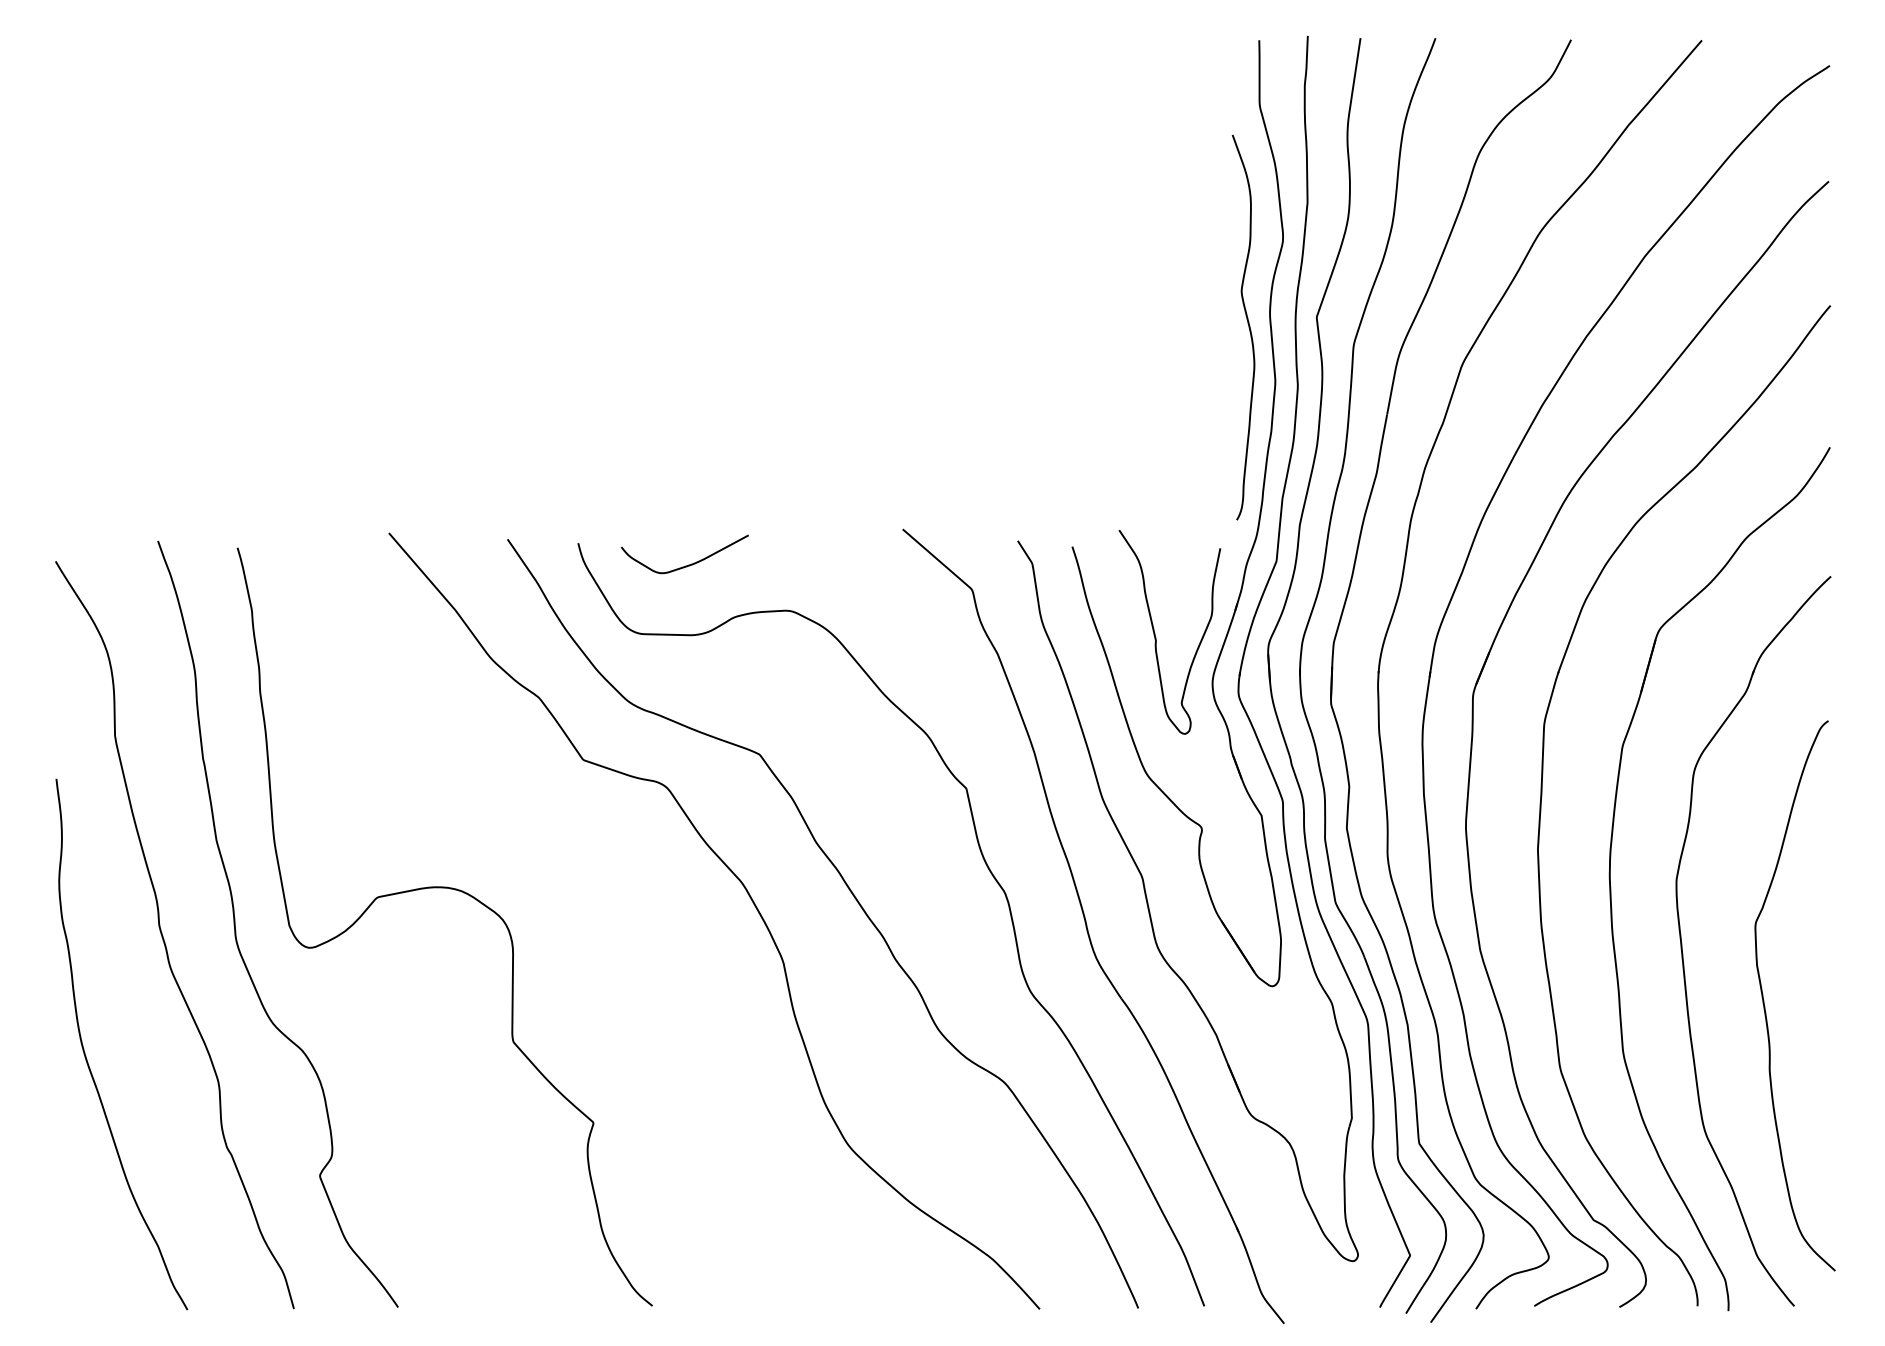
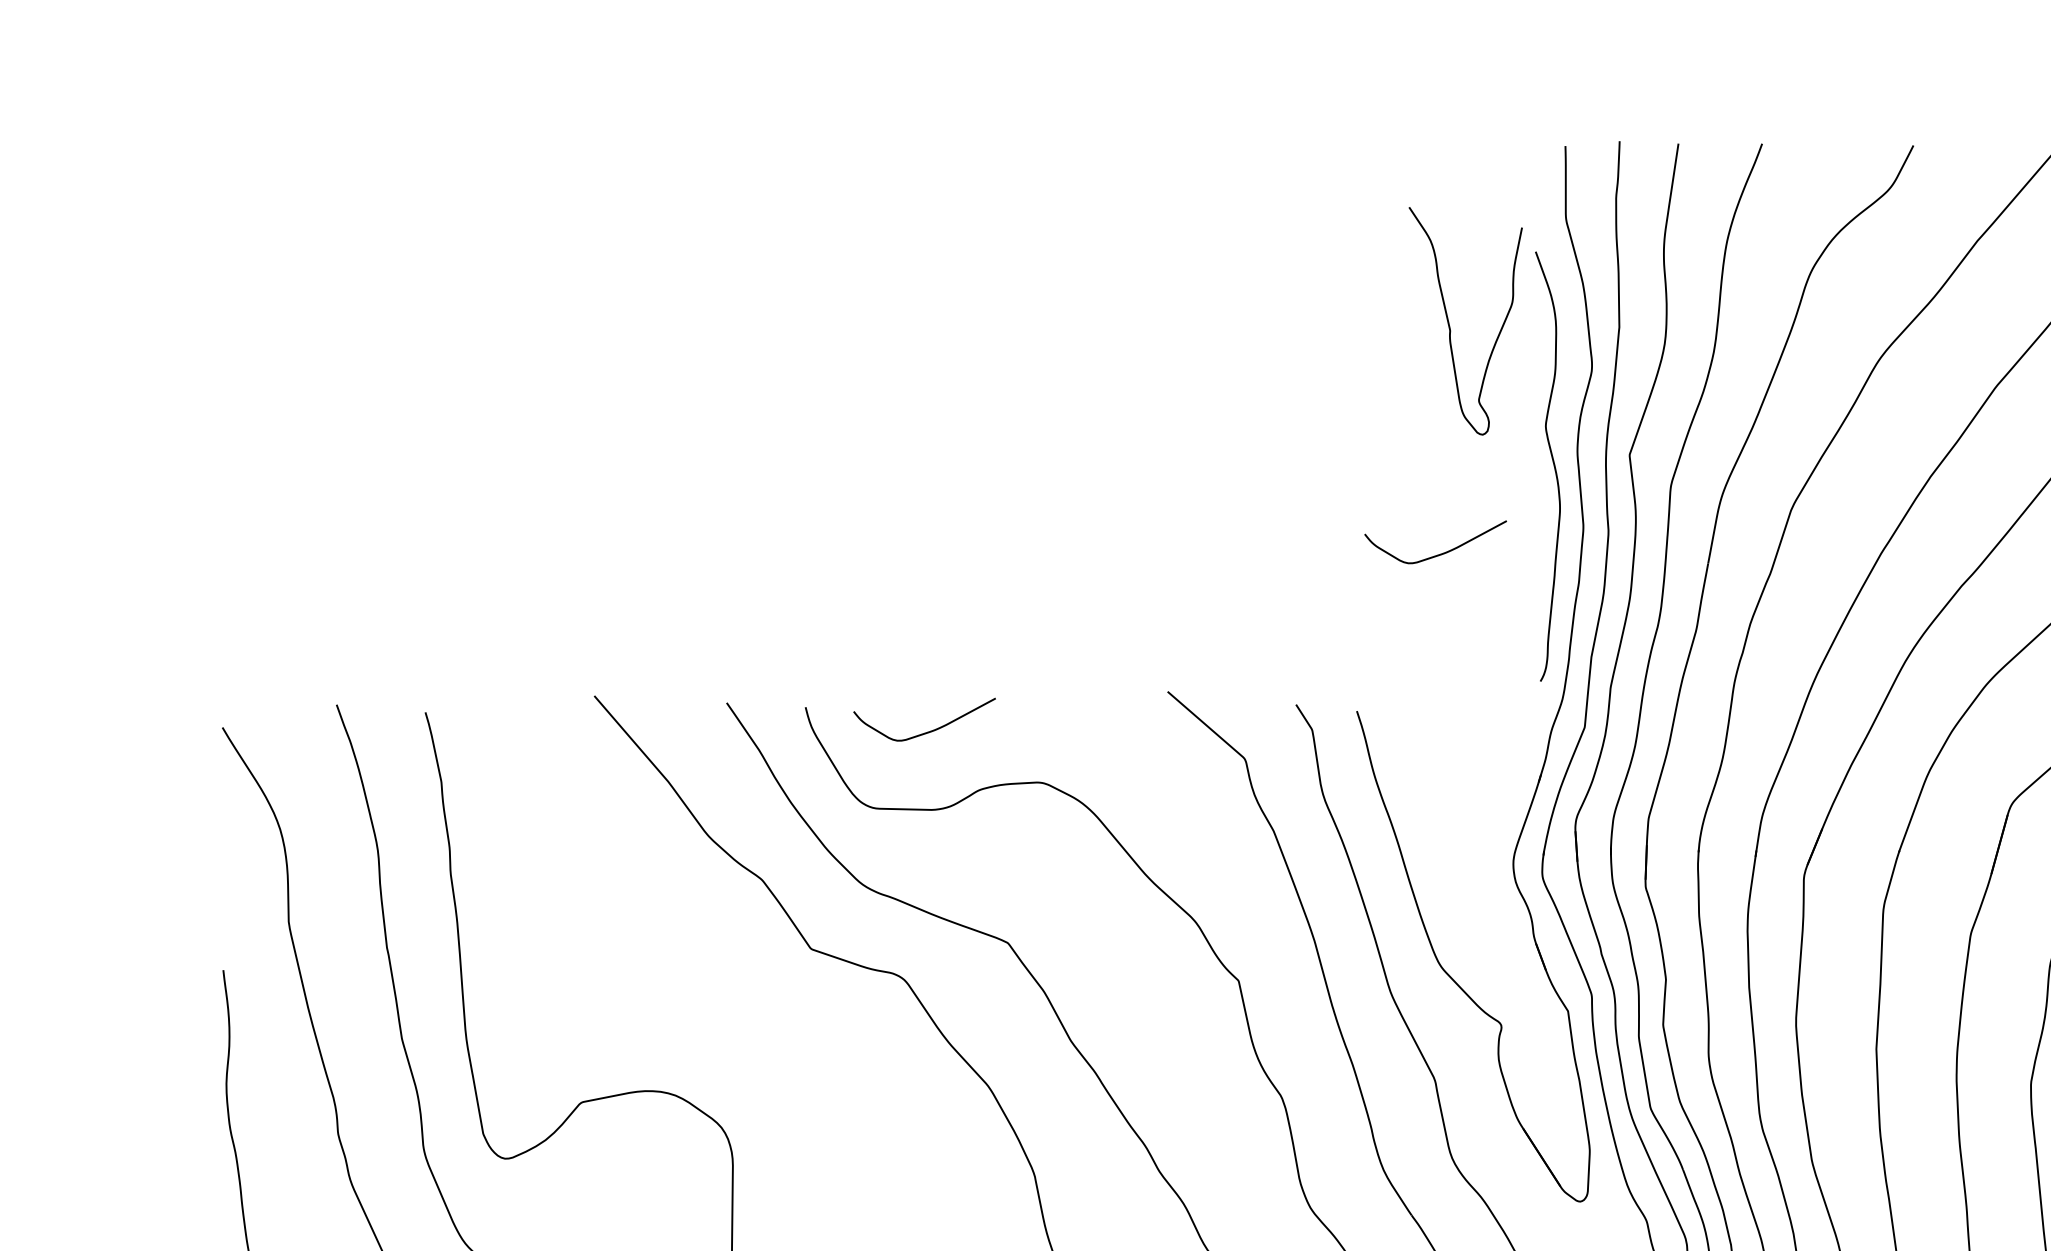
curve: (1146, 405) -> (1439, 553), added
curve: (1156, 637) -> (1450, 327), moved

